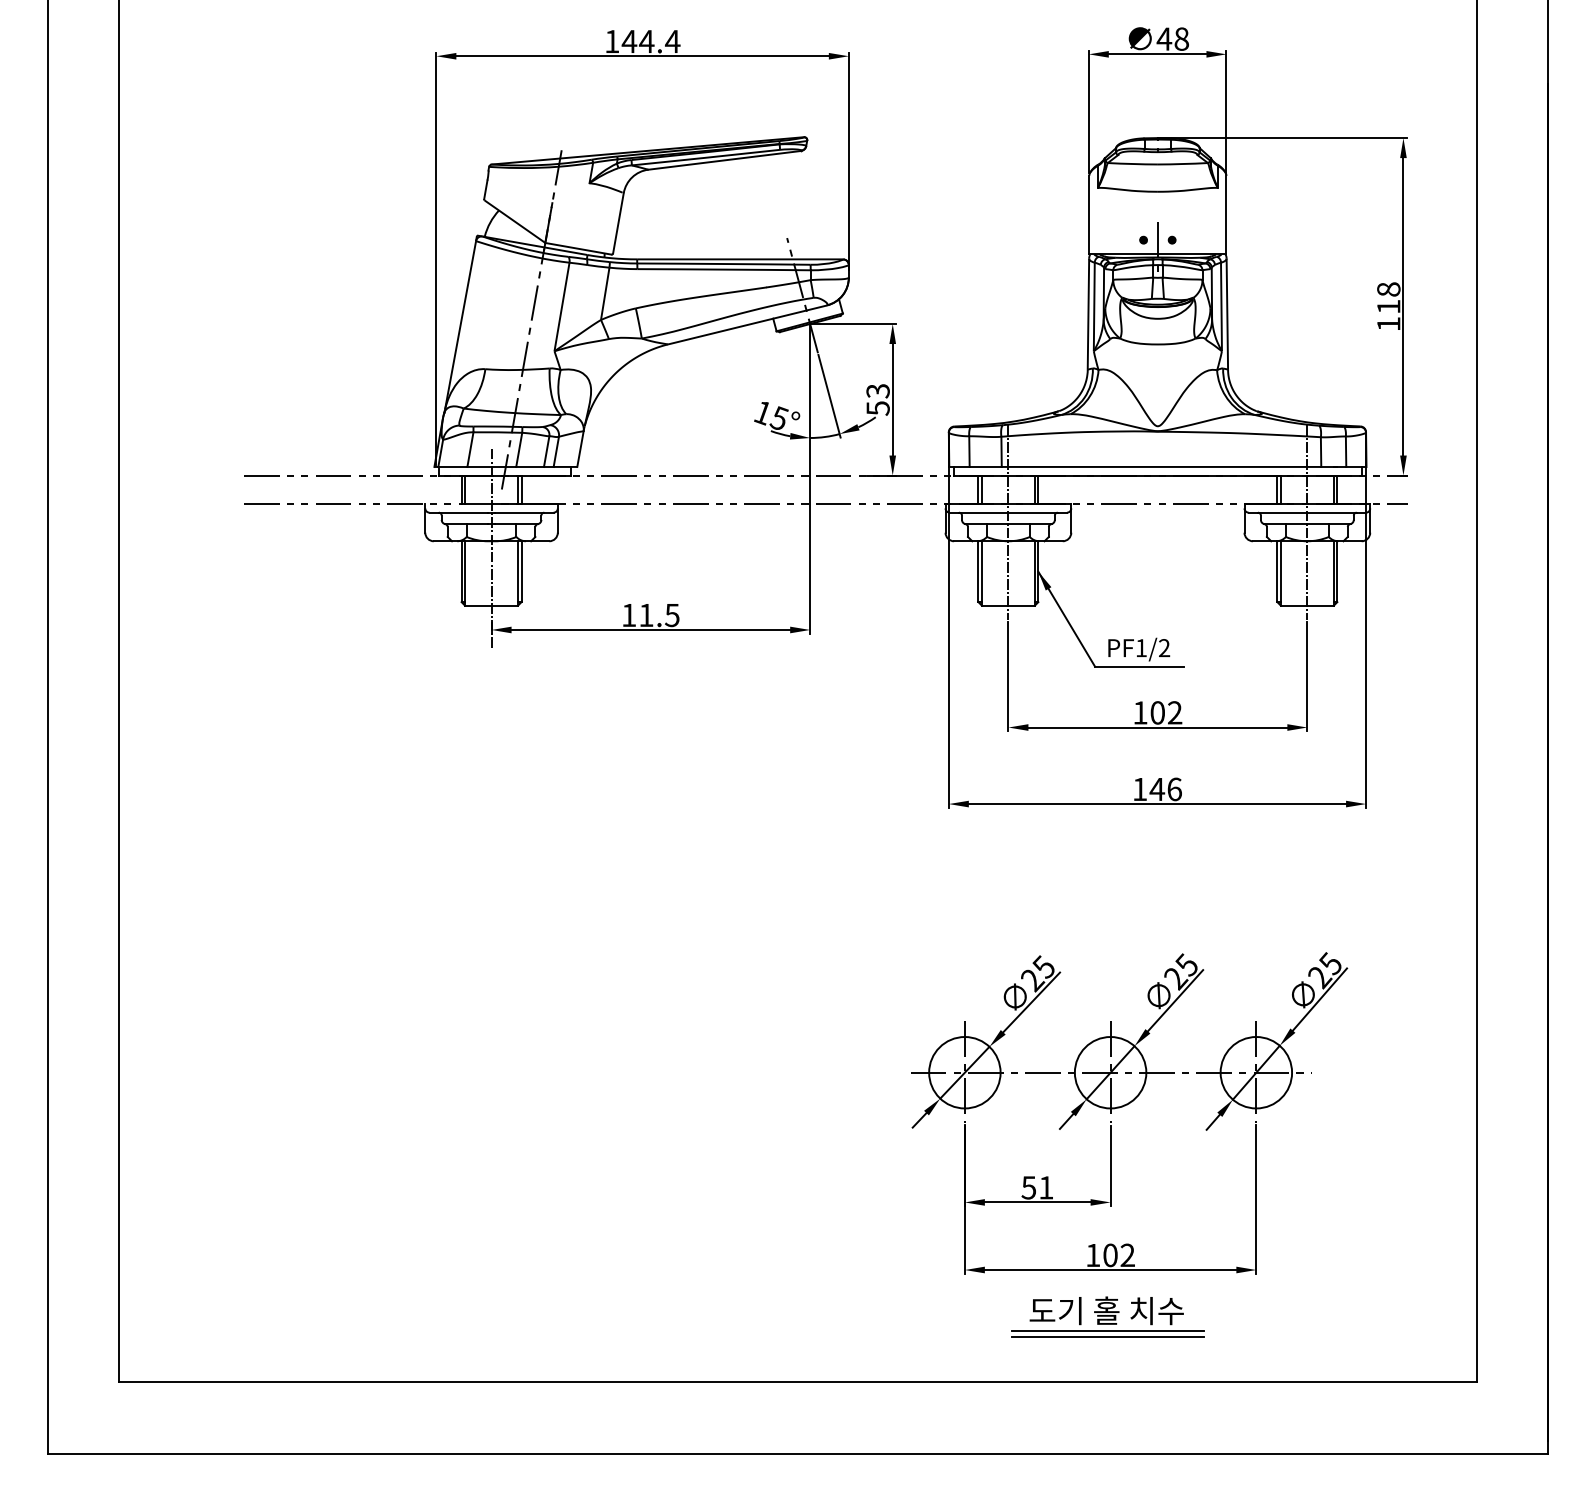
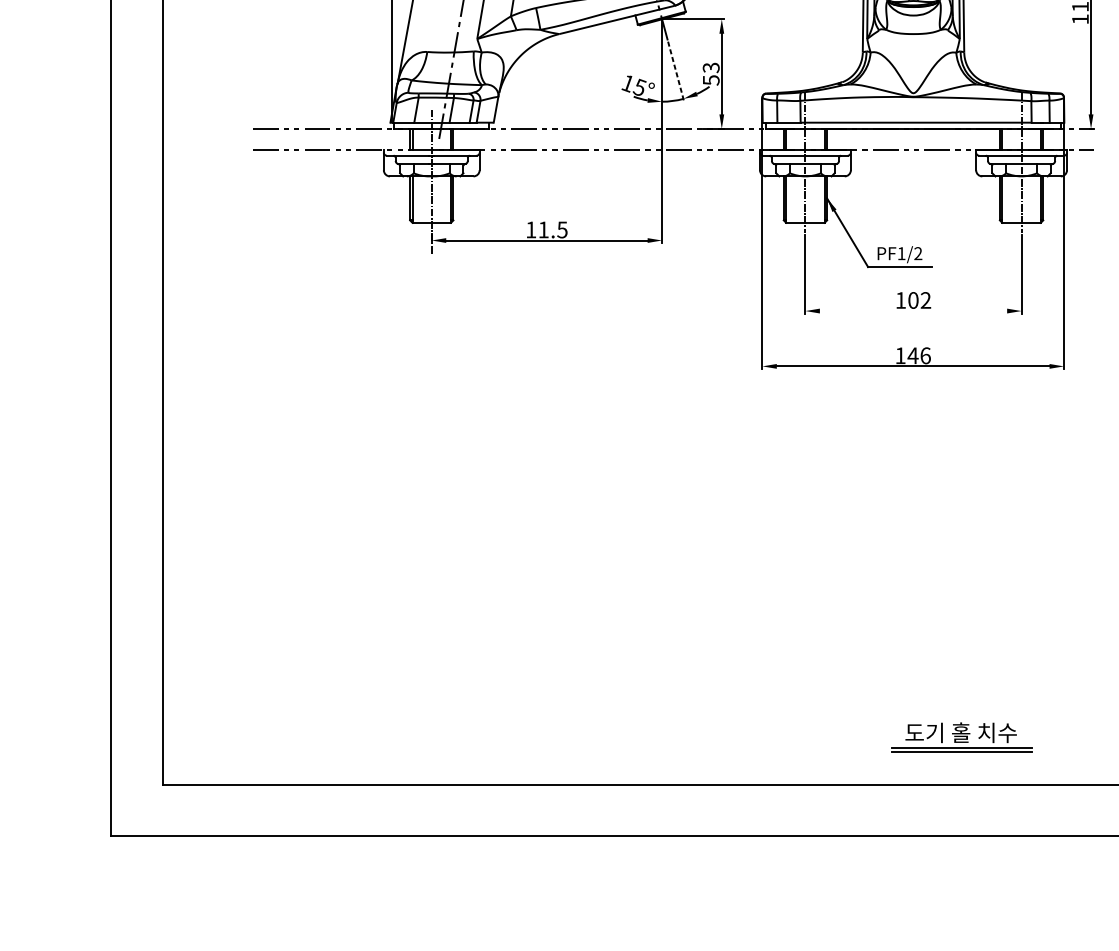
line: (829, 396) -> (676, 71), solid -> dashed
line: (1157, 727) -> (913, 311), removed
part: (1125, 1106) -> (890, 585), removed
part: (1107, 1316) -> (961, 736), moved

